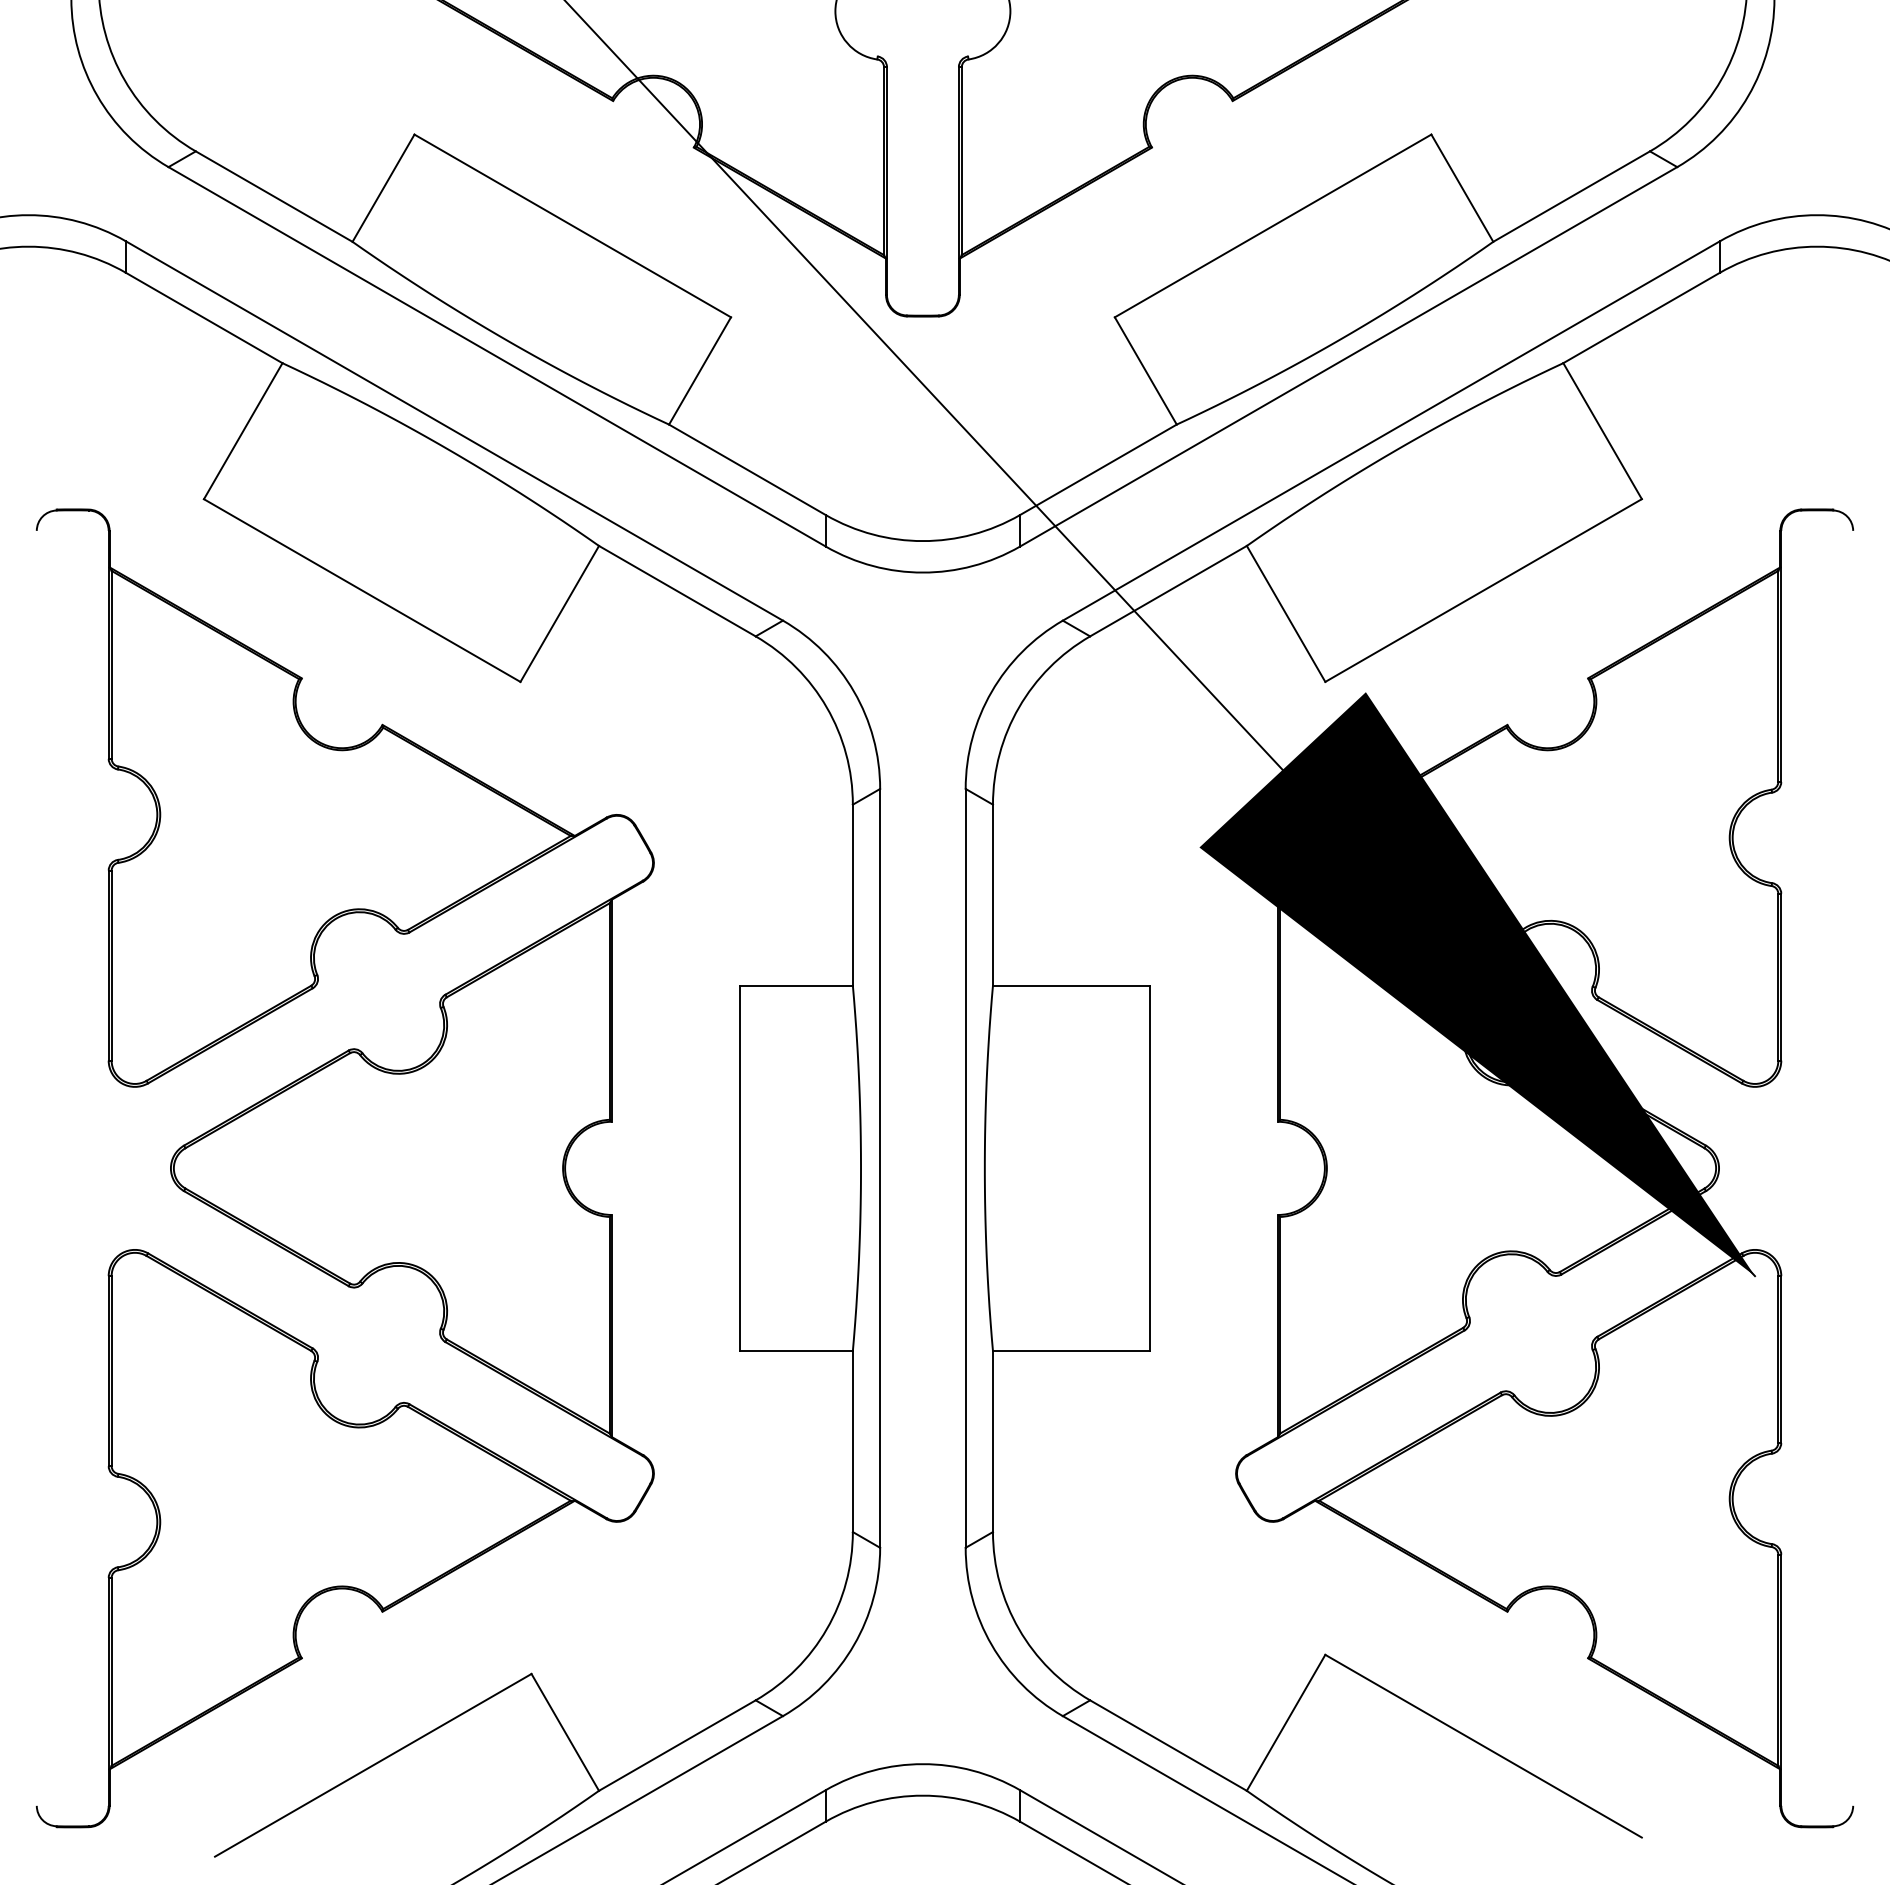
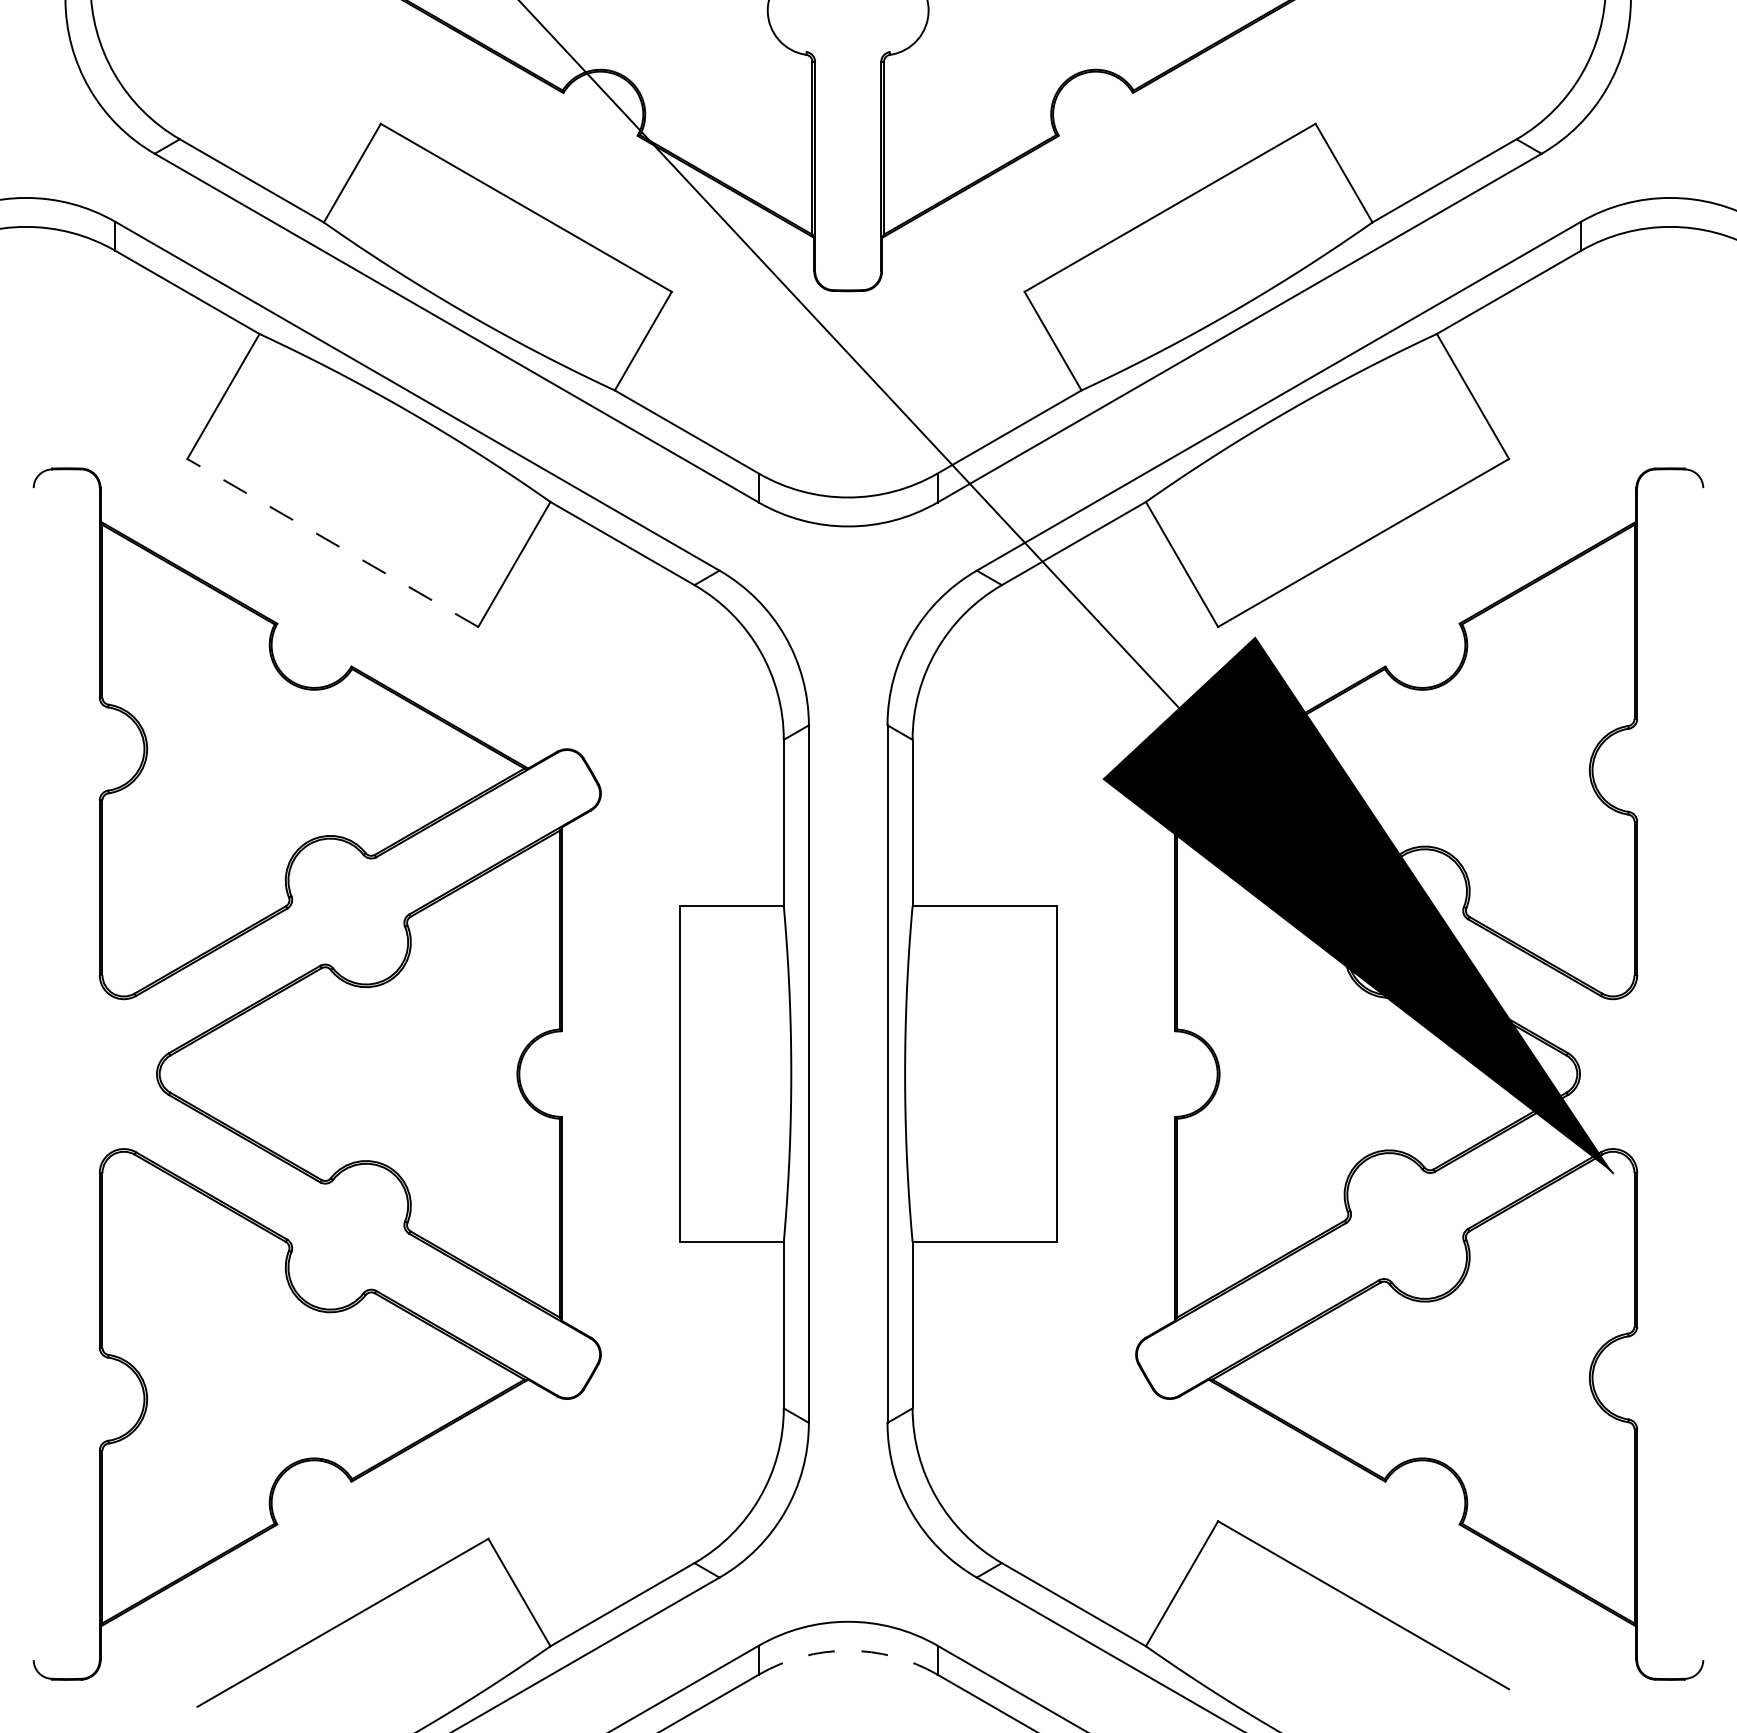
line: (362, 590) -> (333, 542), solid -> dashed
arc: (922, 1795) -> (847, 1650), solid -> dashed

